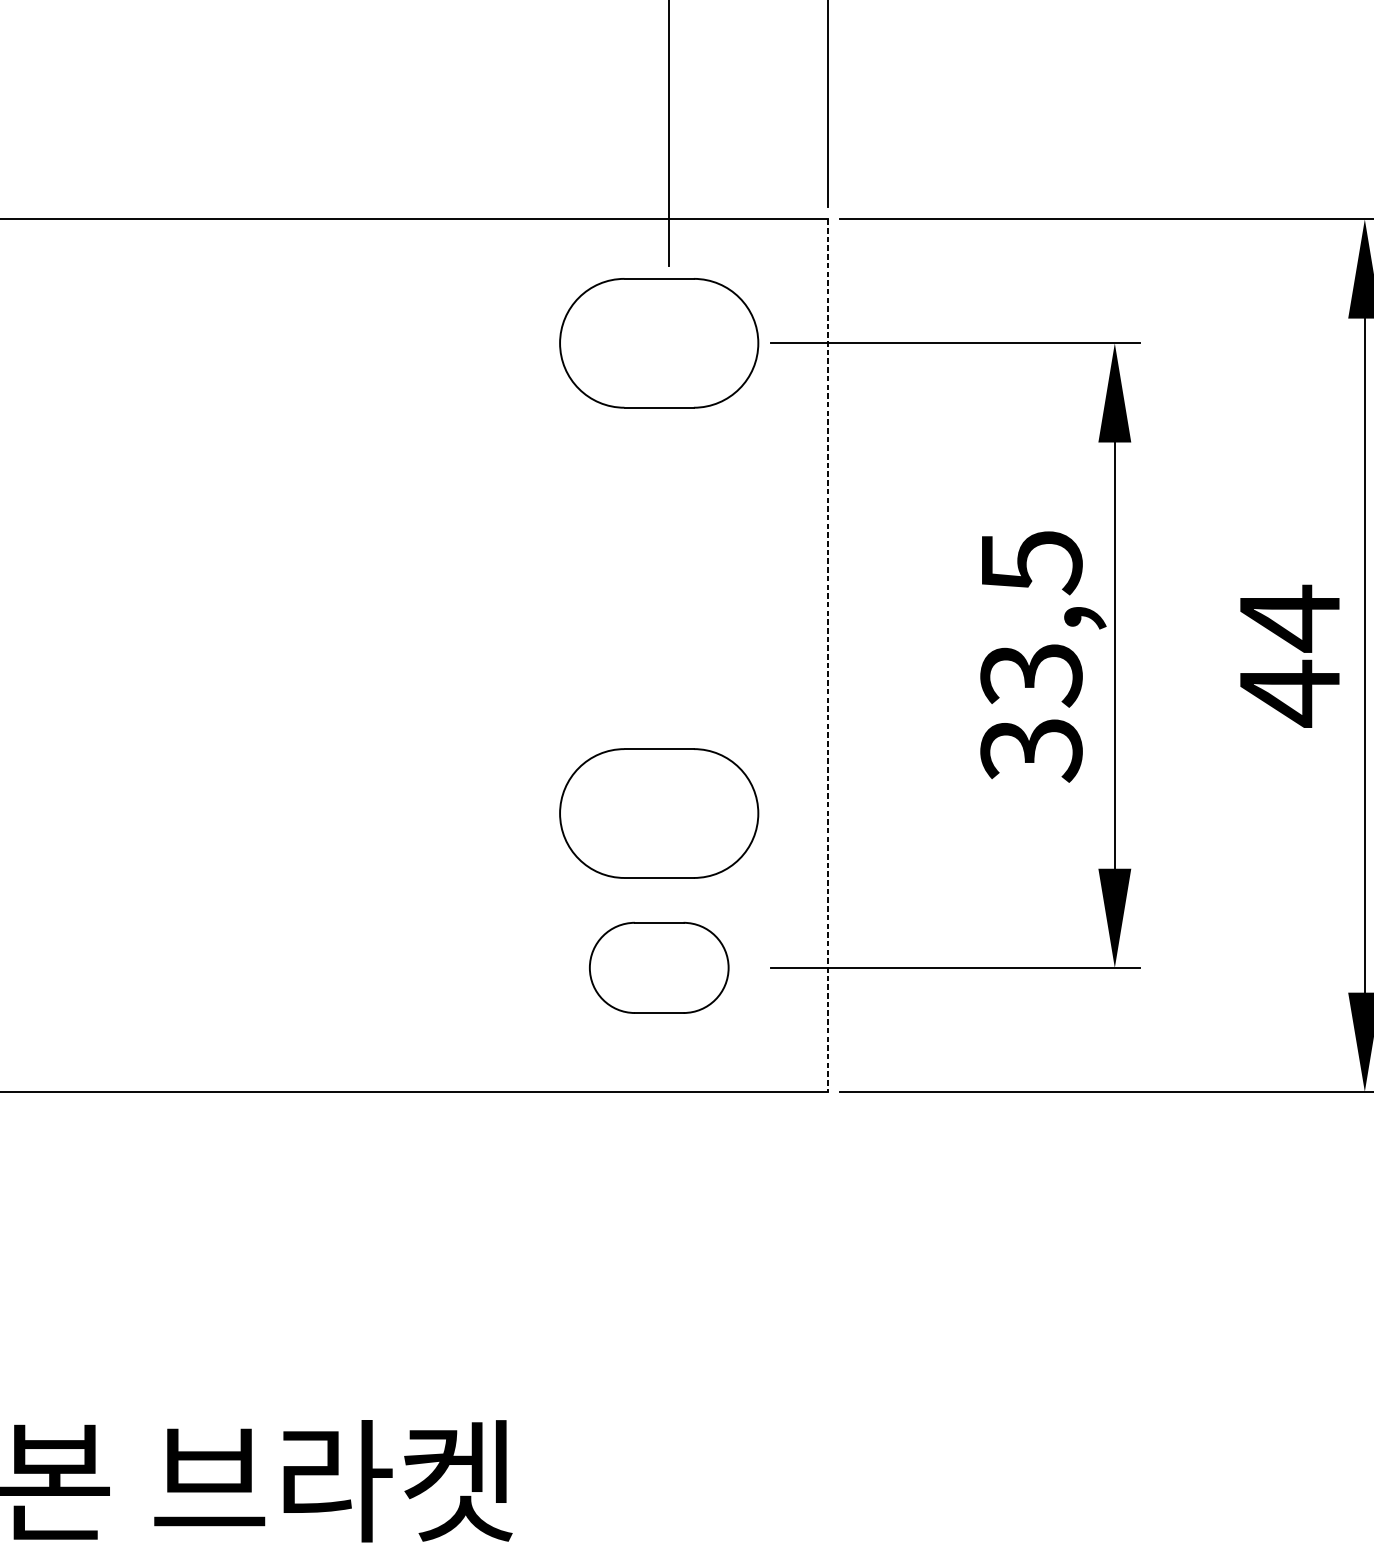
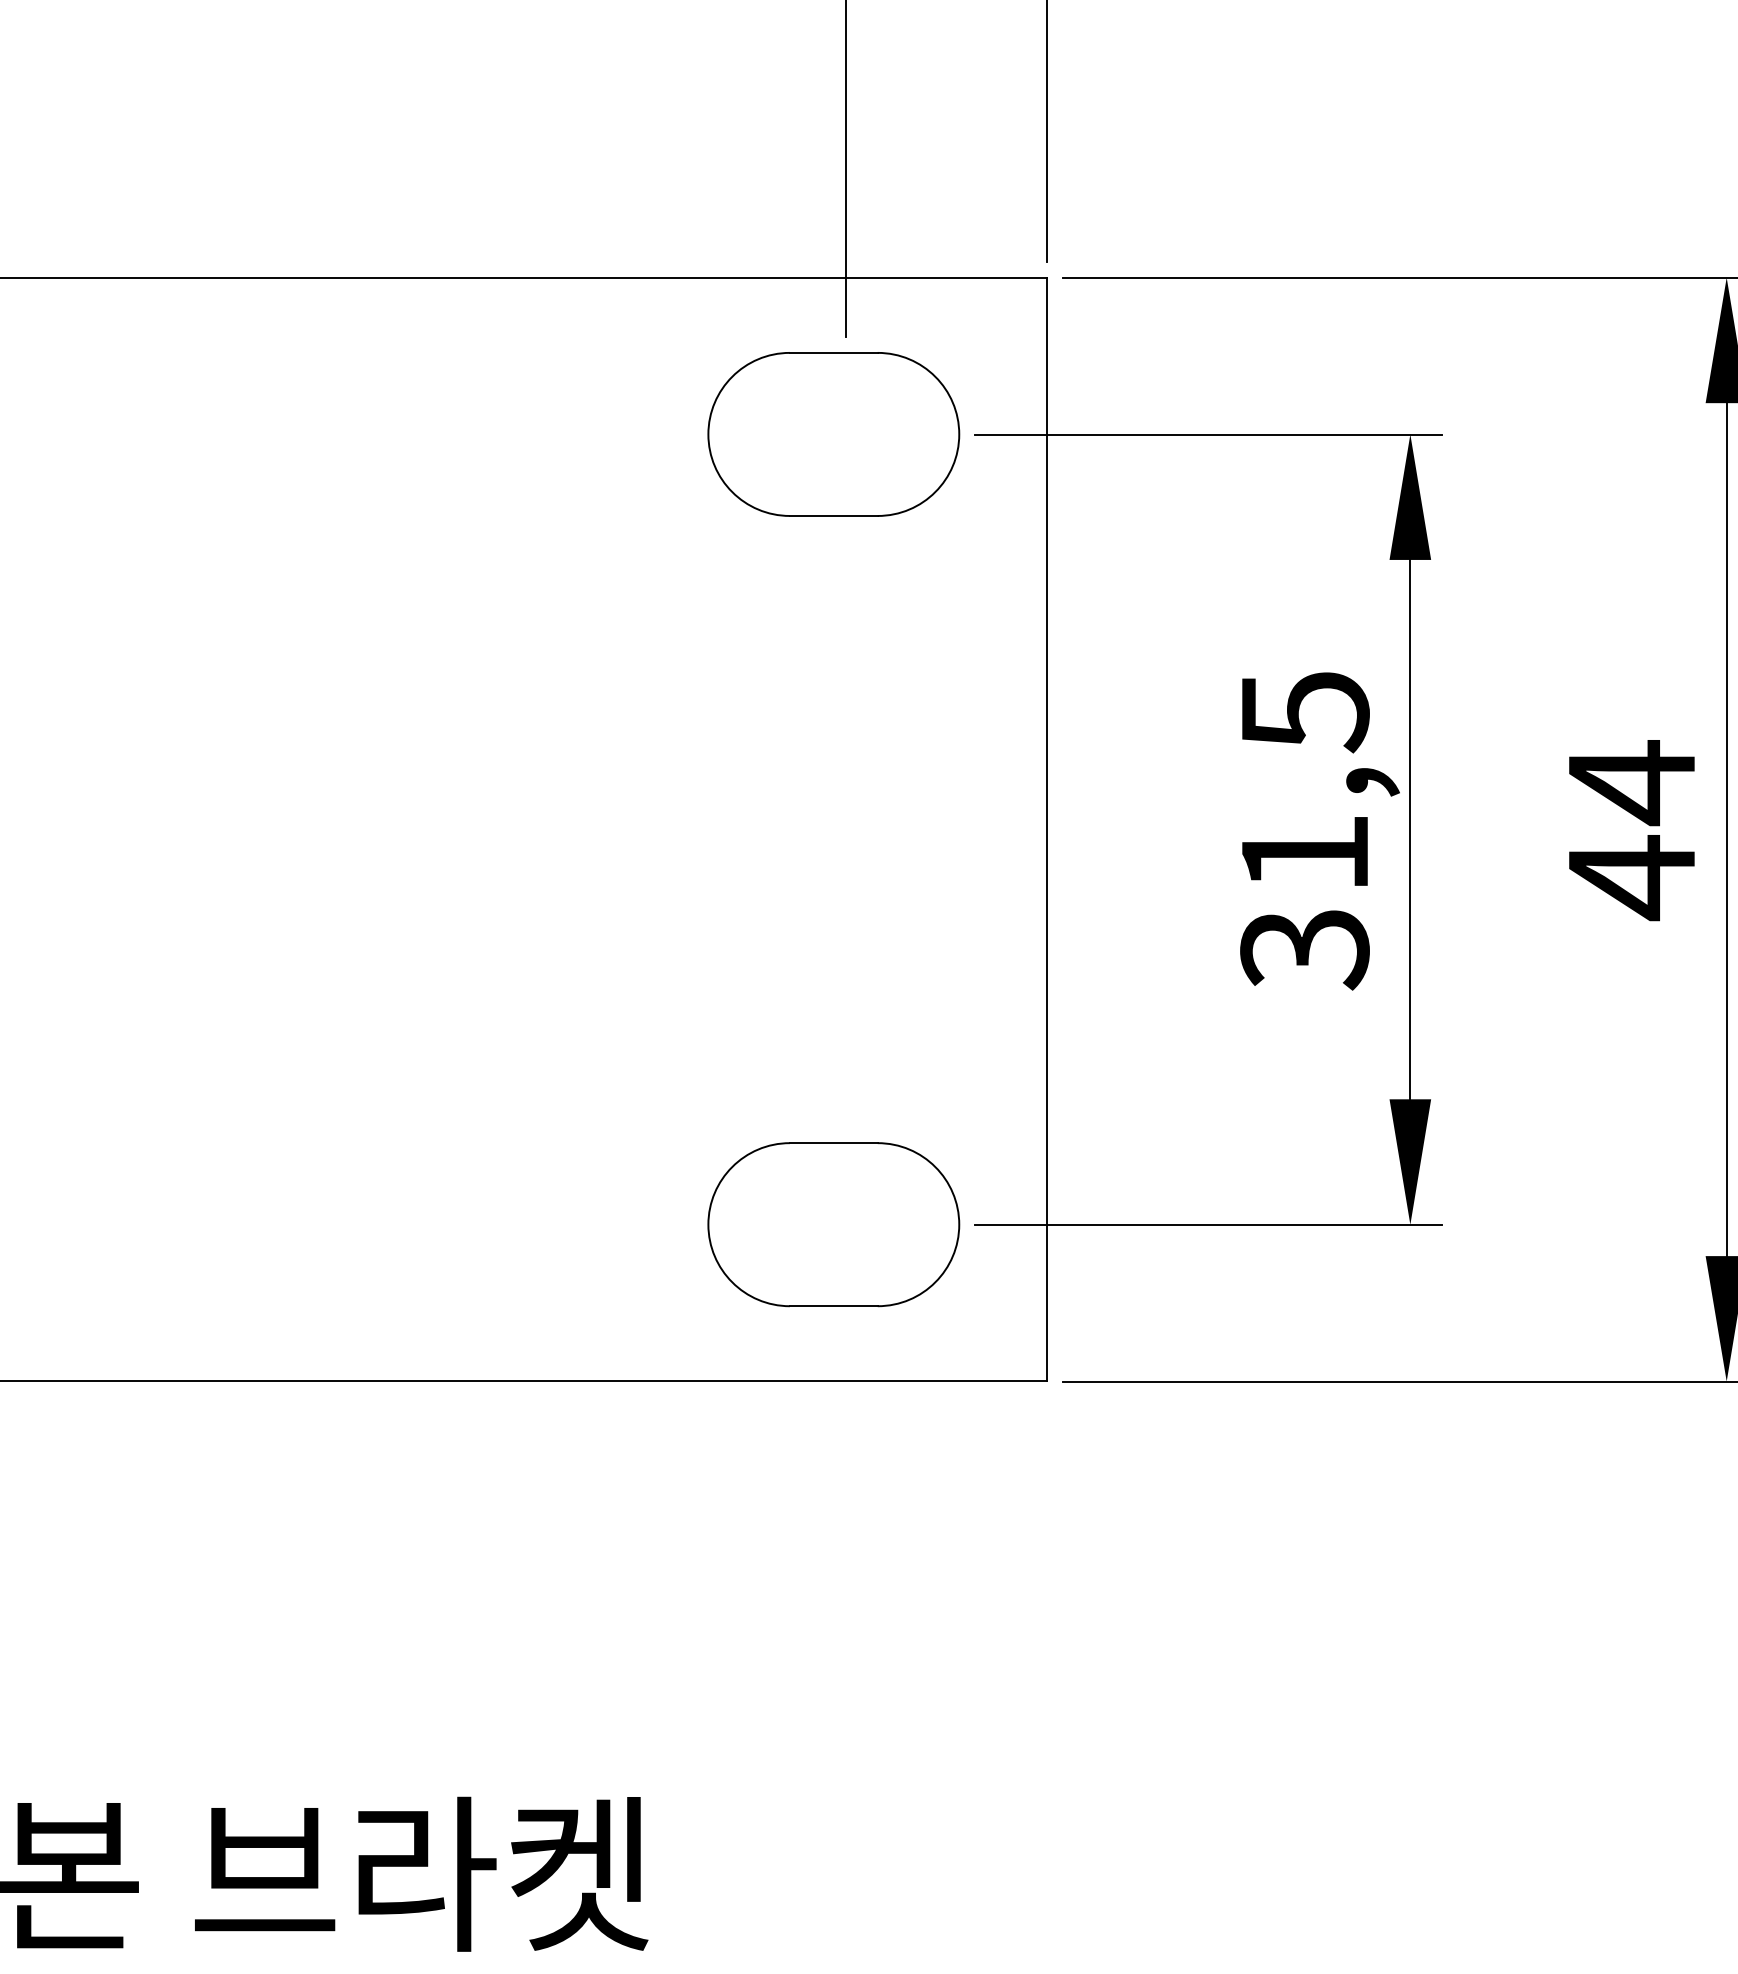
line: (828, 655) -> (1047, 829), dashed -> solid
text: (1031, 676) -> (1304, 855), 33,5 -> 31,5
part: (658, 813) -> (833, 1029), removed
part: (658, 967) -> (833, 1224), size x1.43

